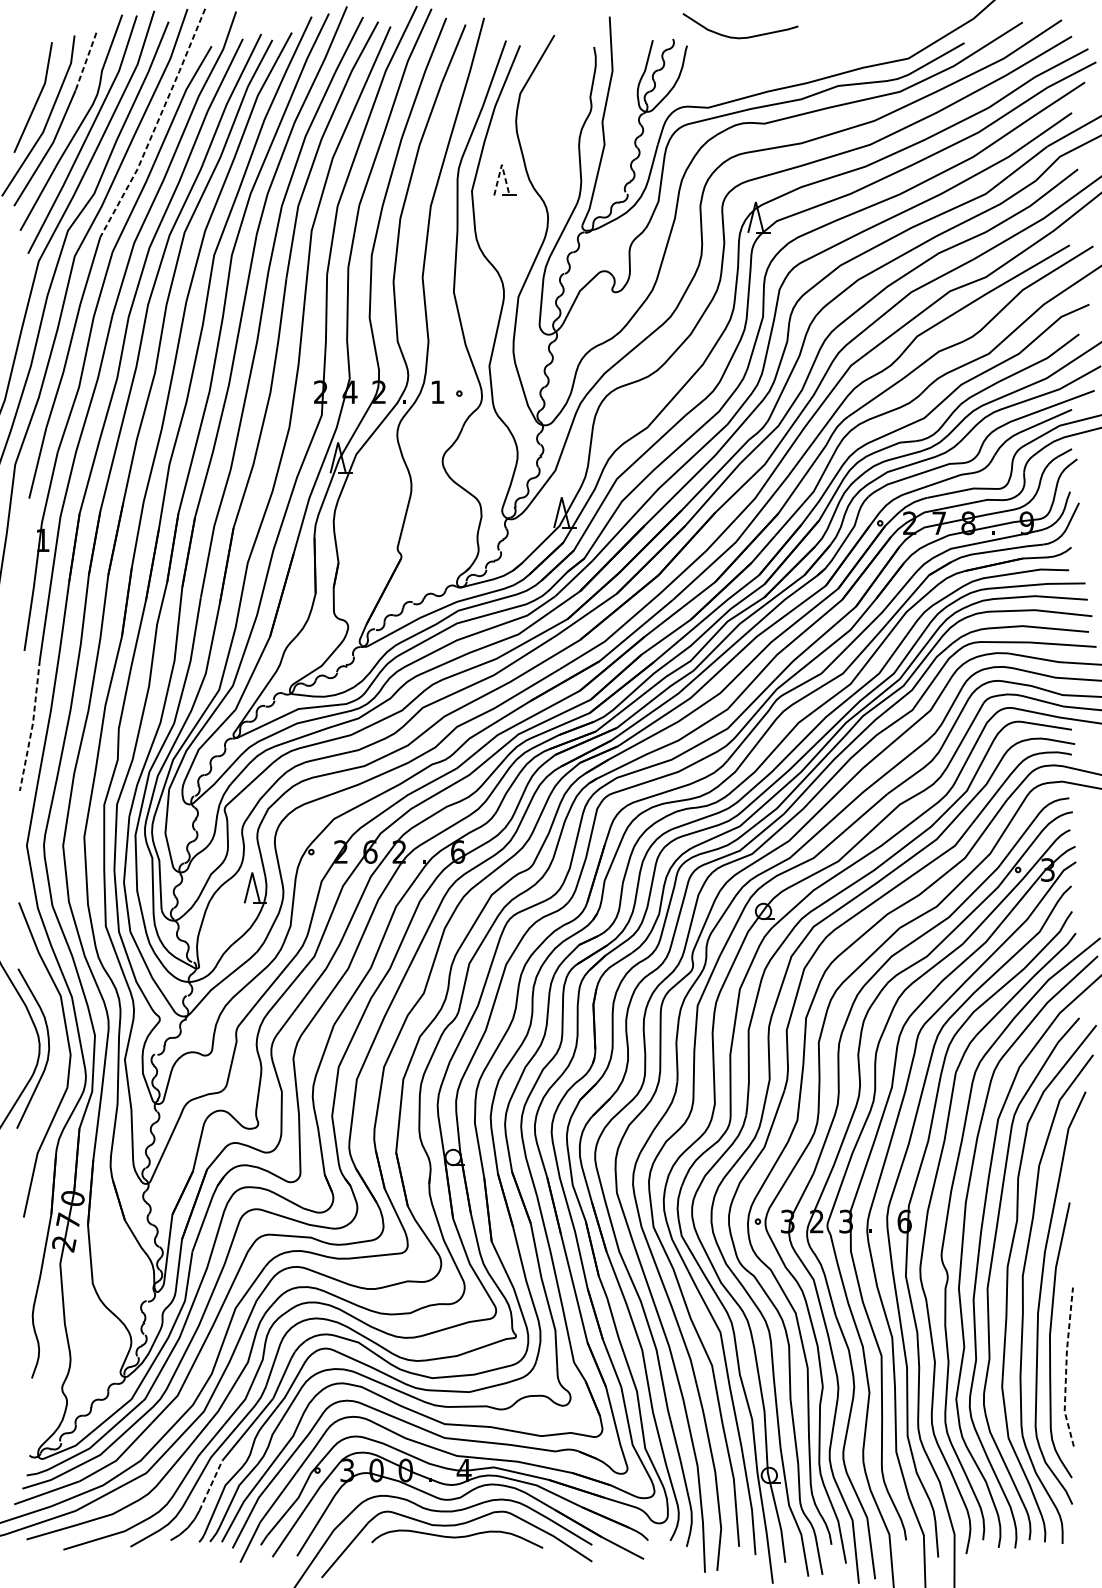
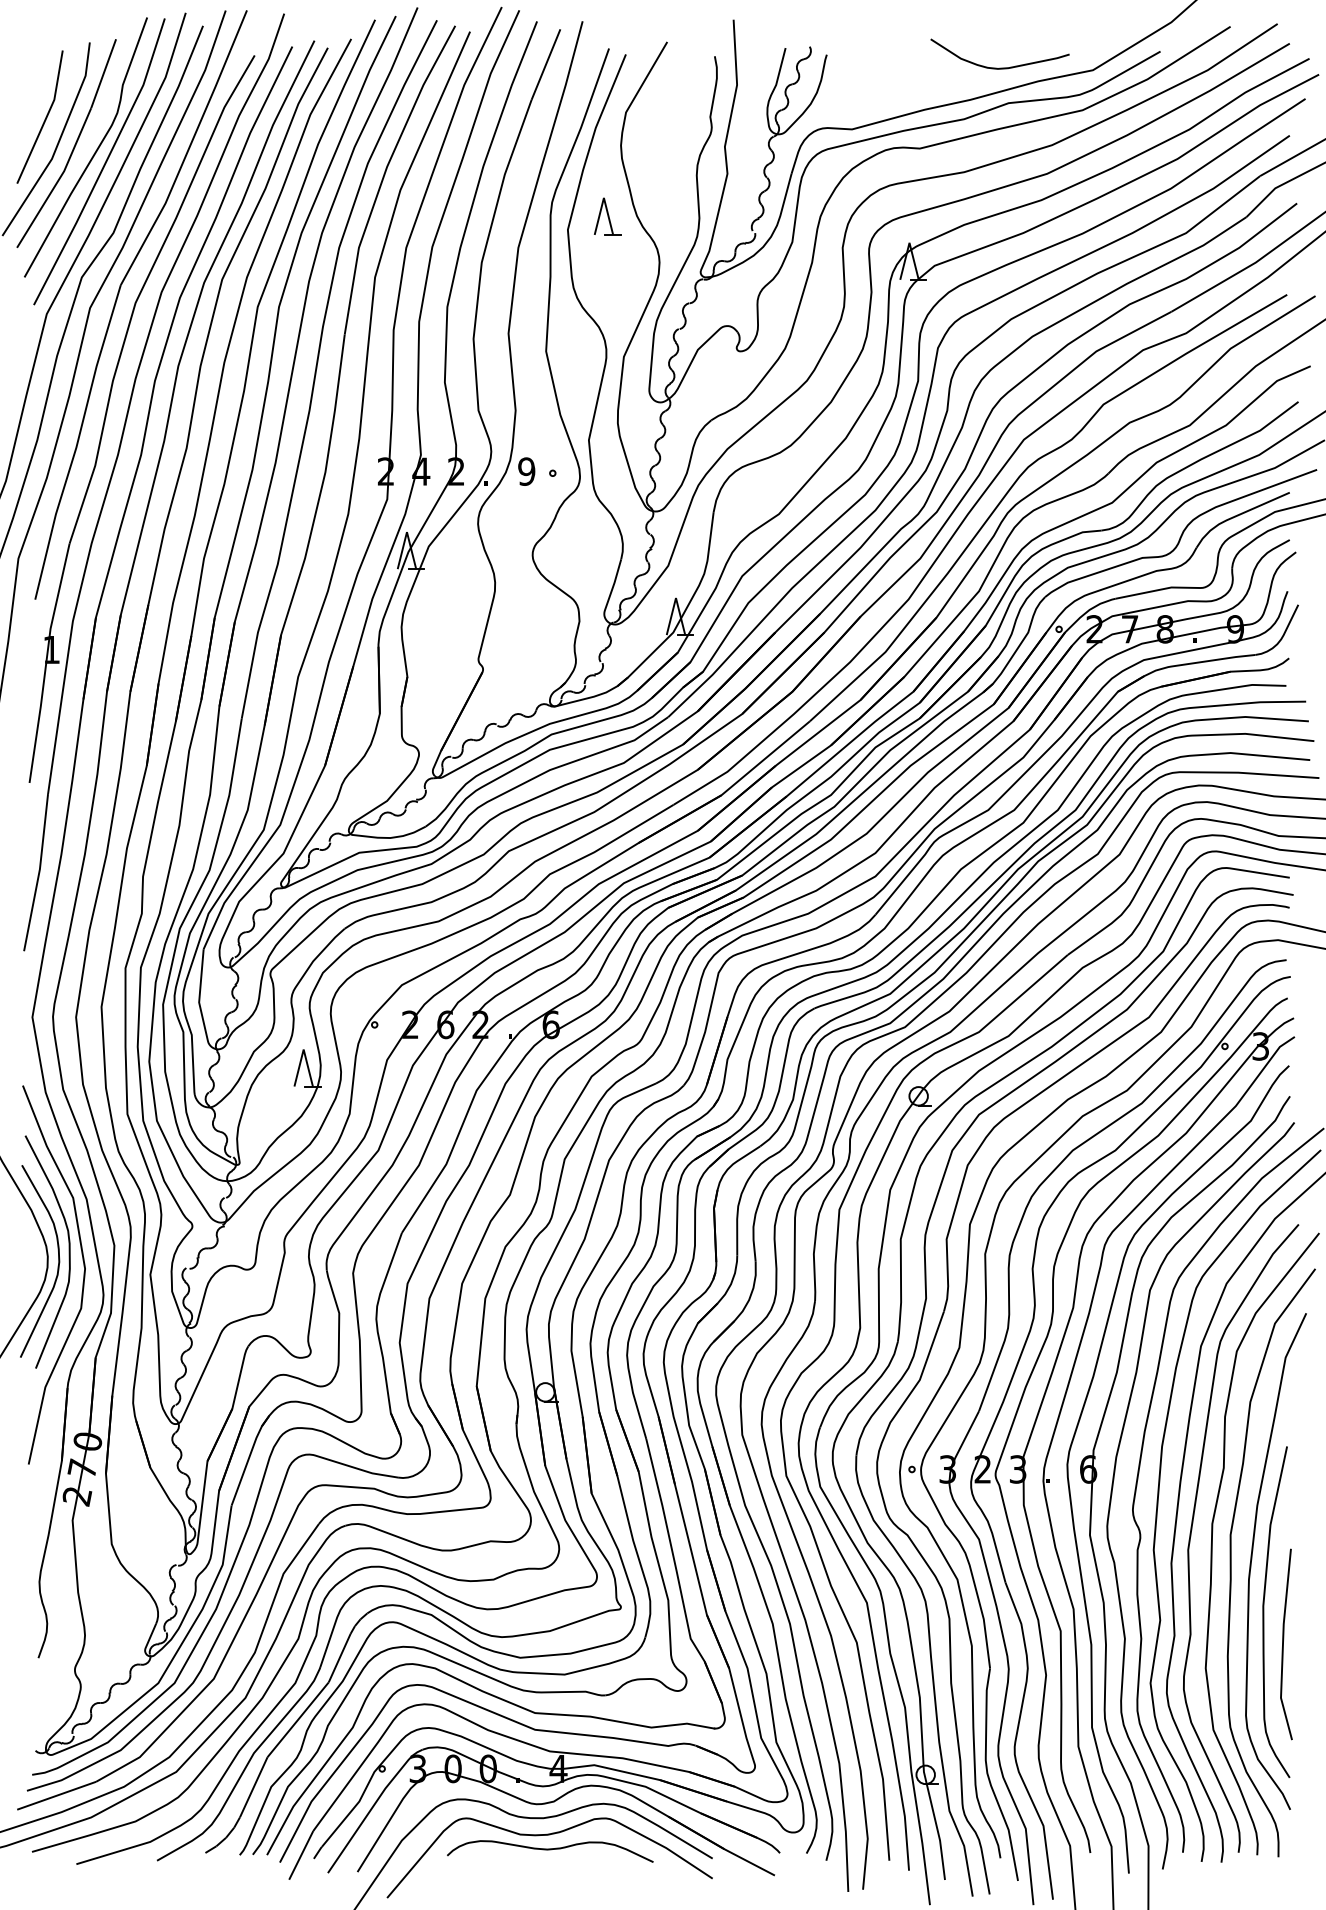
curve: (740, 37) -> (999, 67), moved
line: (85, 61) -> (103, 73), dashed -> solid
line: (156, 125) -> (188, 150), dashed -> solid
line: (501, 164) -> (603, 197), dashed -> solid
text: (437, 392) -> (526, 471), 1 -> 9
line: (32, 726) -> (39, 873), dashed -> solid
curve: (56, 1040) -> (68, 1251), added
line: (1065, 1367) -> (1282, 1644), dashed -> solid
line: (210, 1485) -> (253, 1786), dashed -> solid

